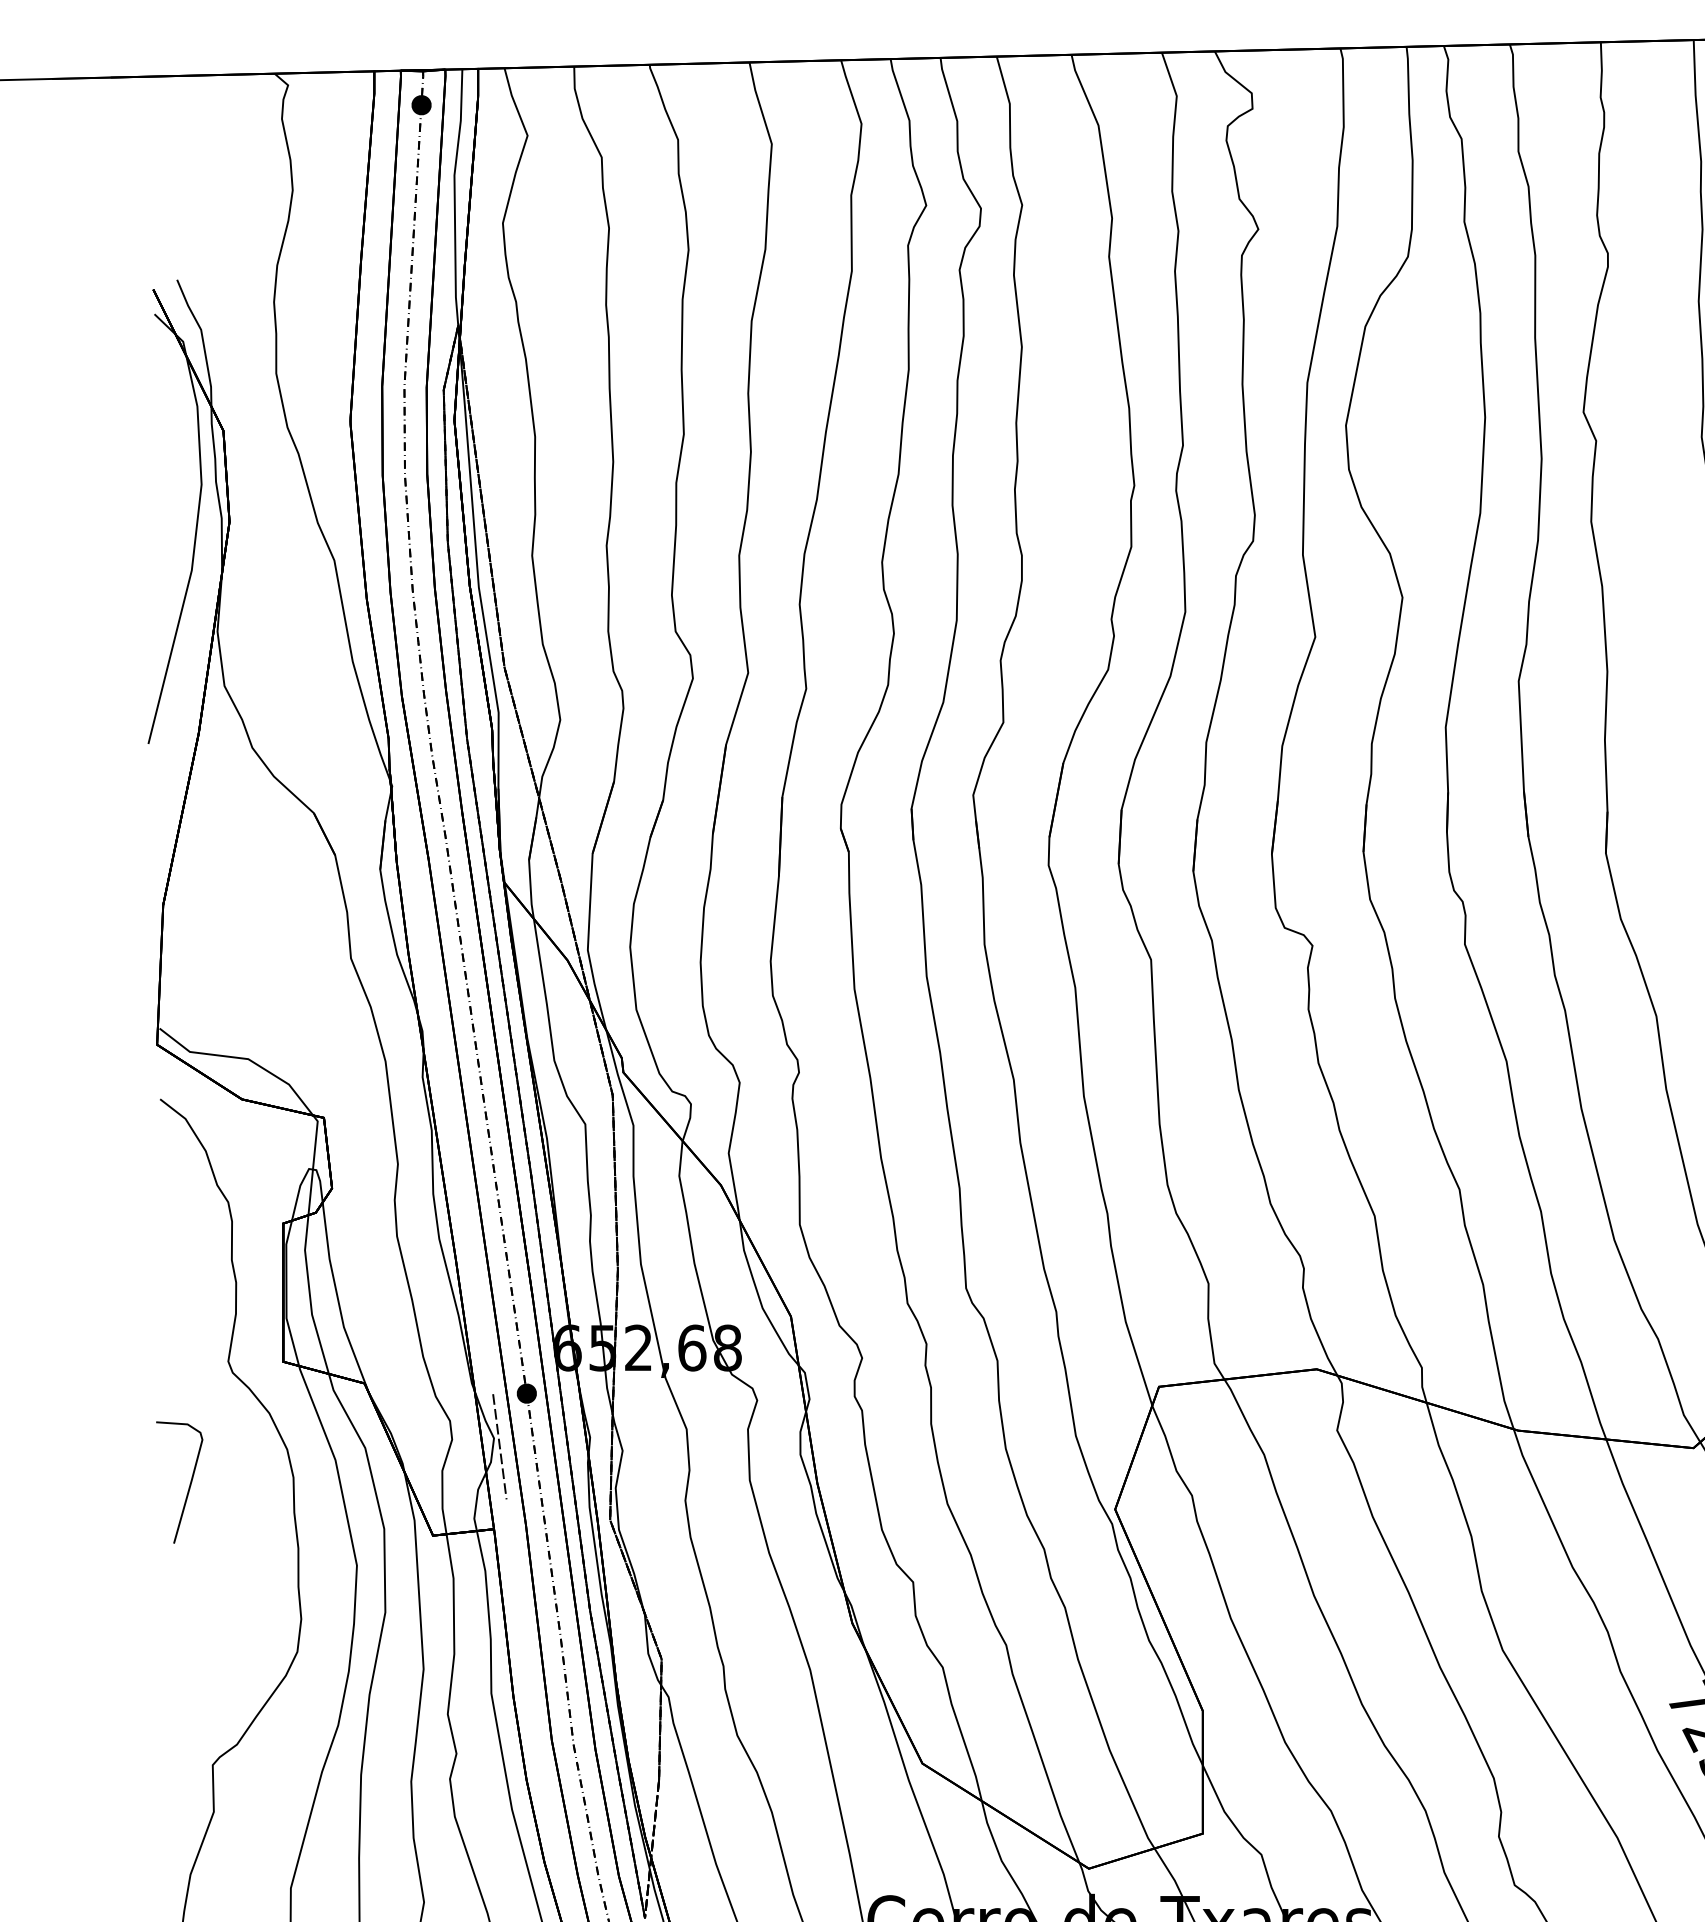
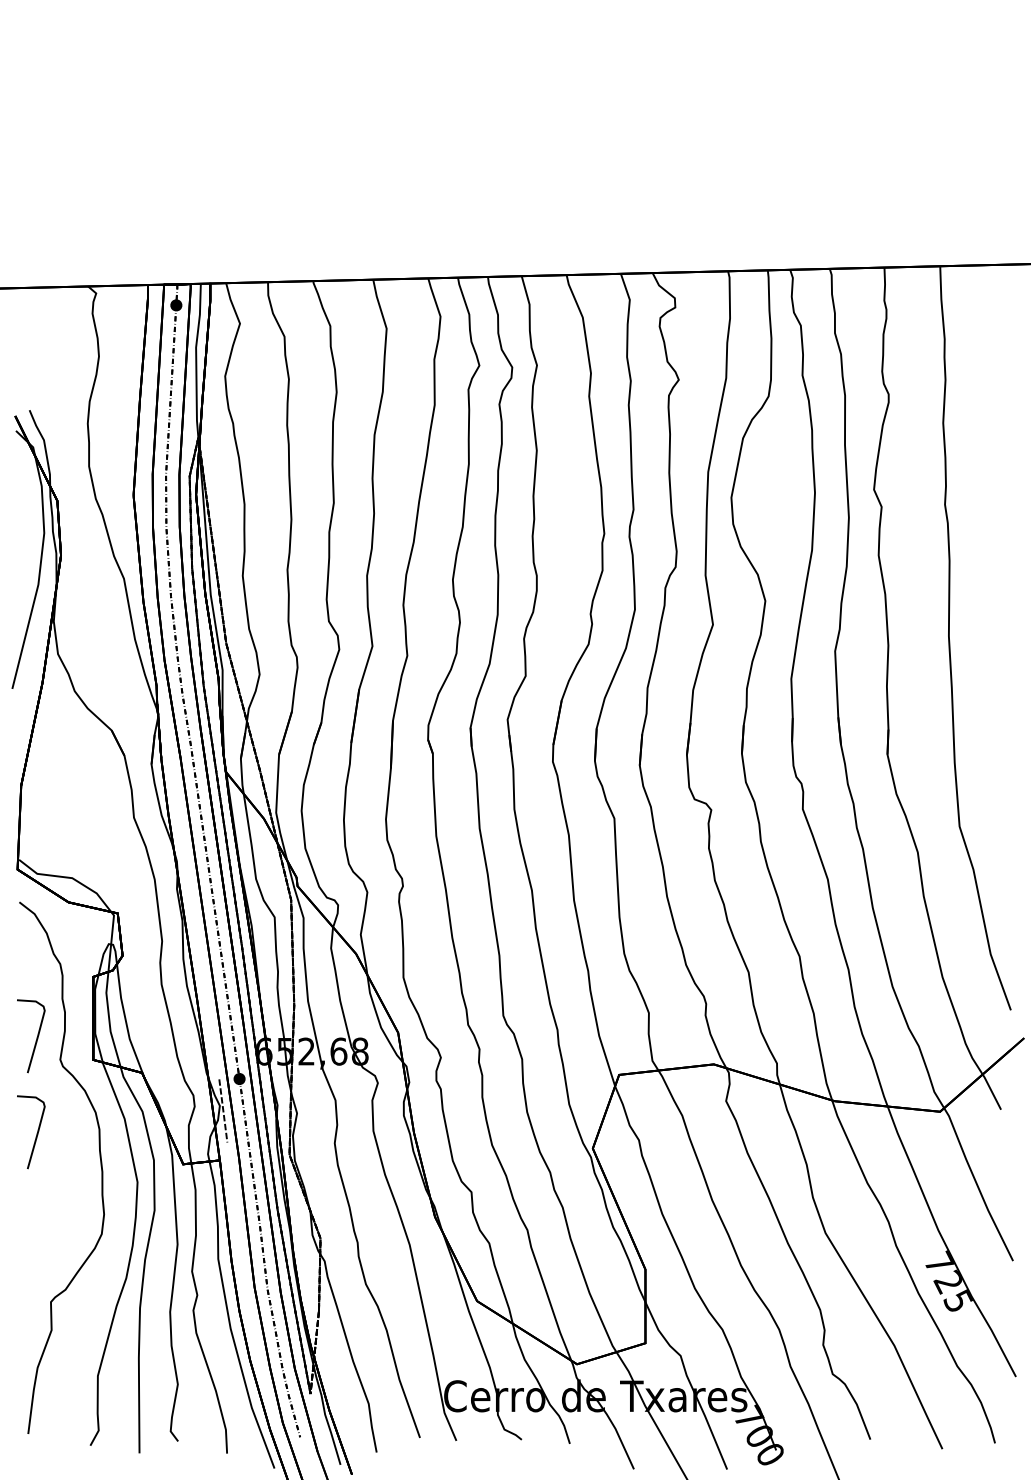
curve: (188, 1324) -> (36, 1037), added

